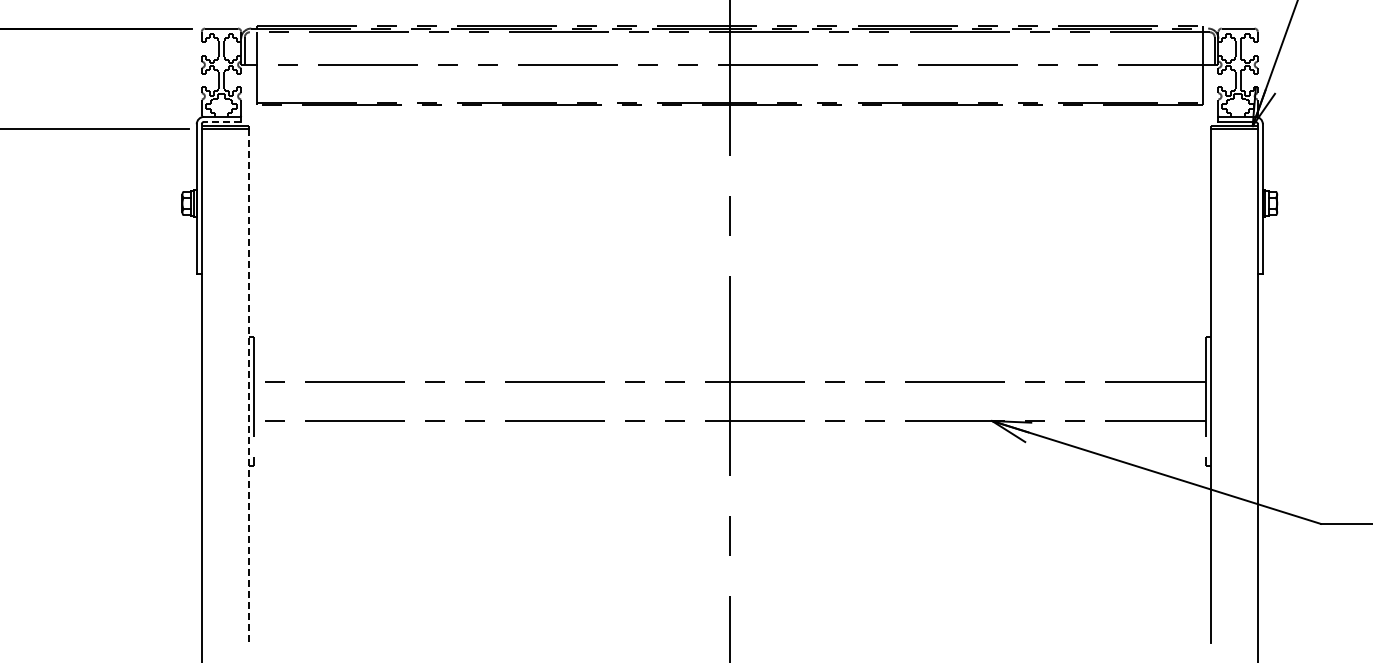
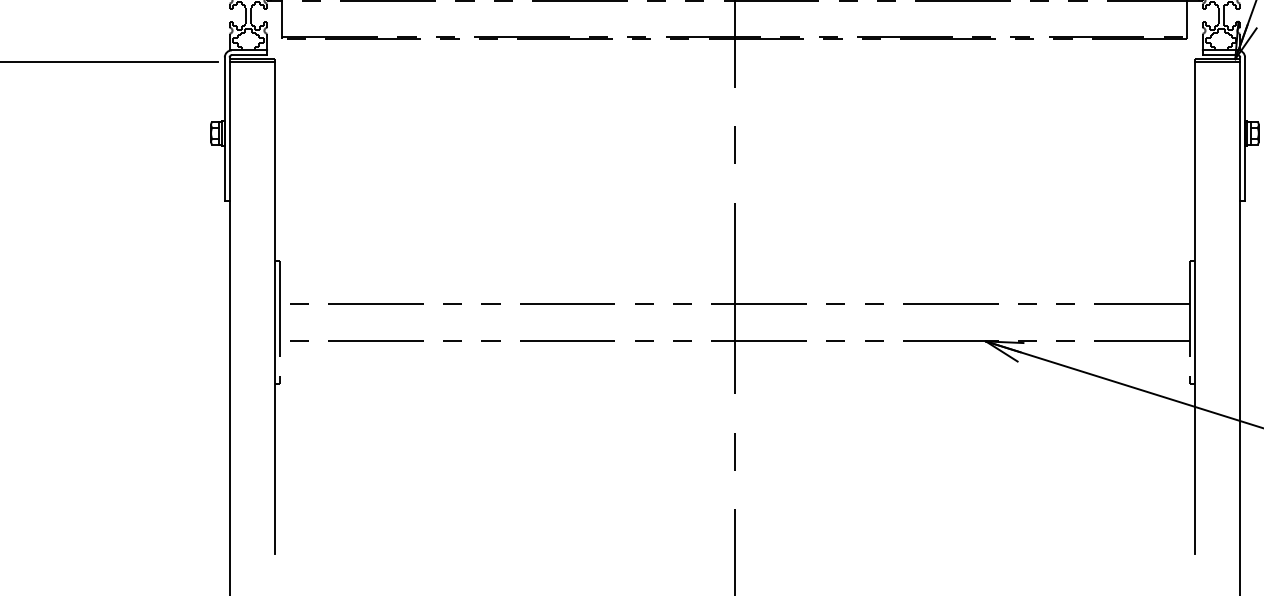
line: (222, 121) -> (249, 54), dashed -> solid
line: (249, 386) -> (275, 308), dashed -> solid

